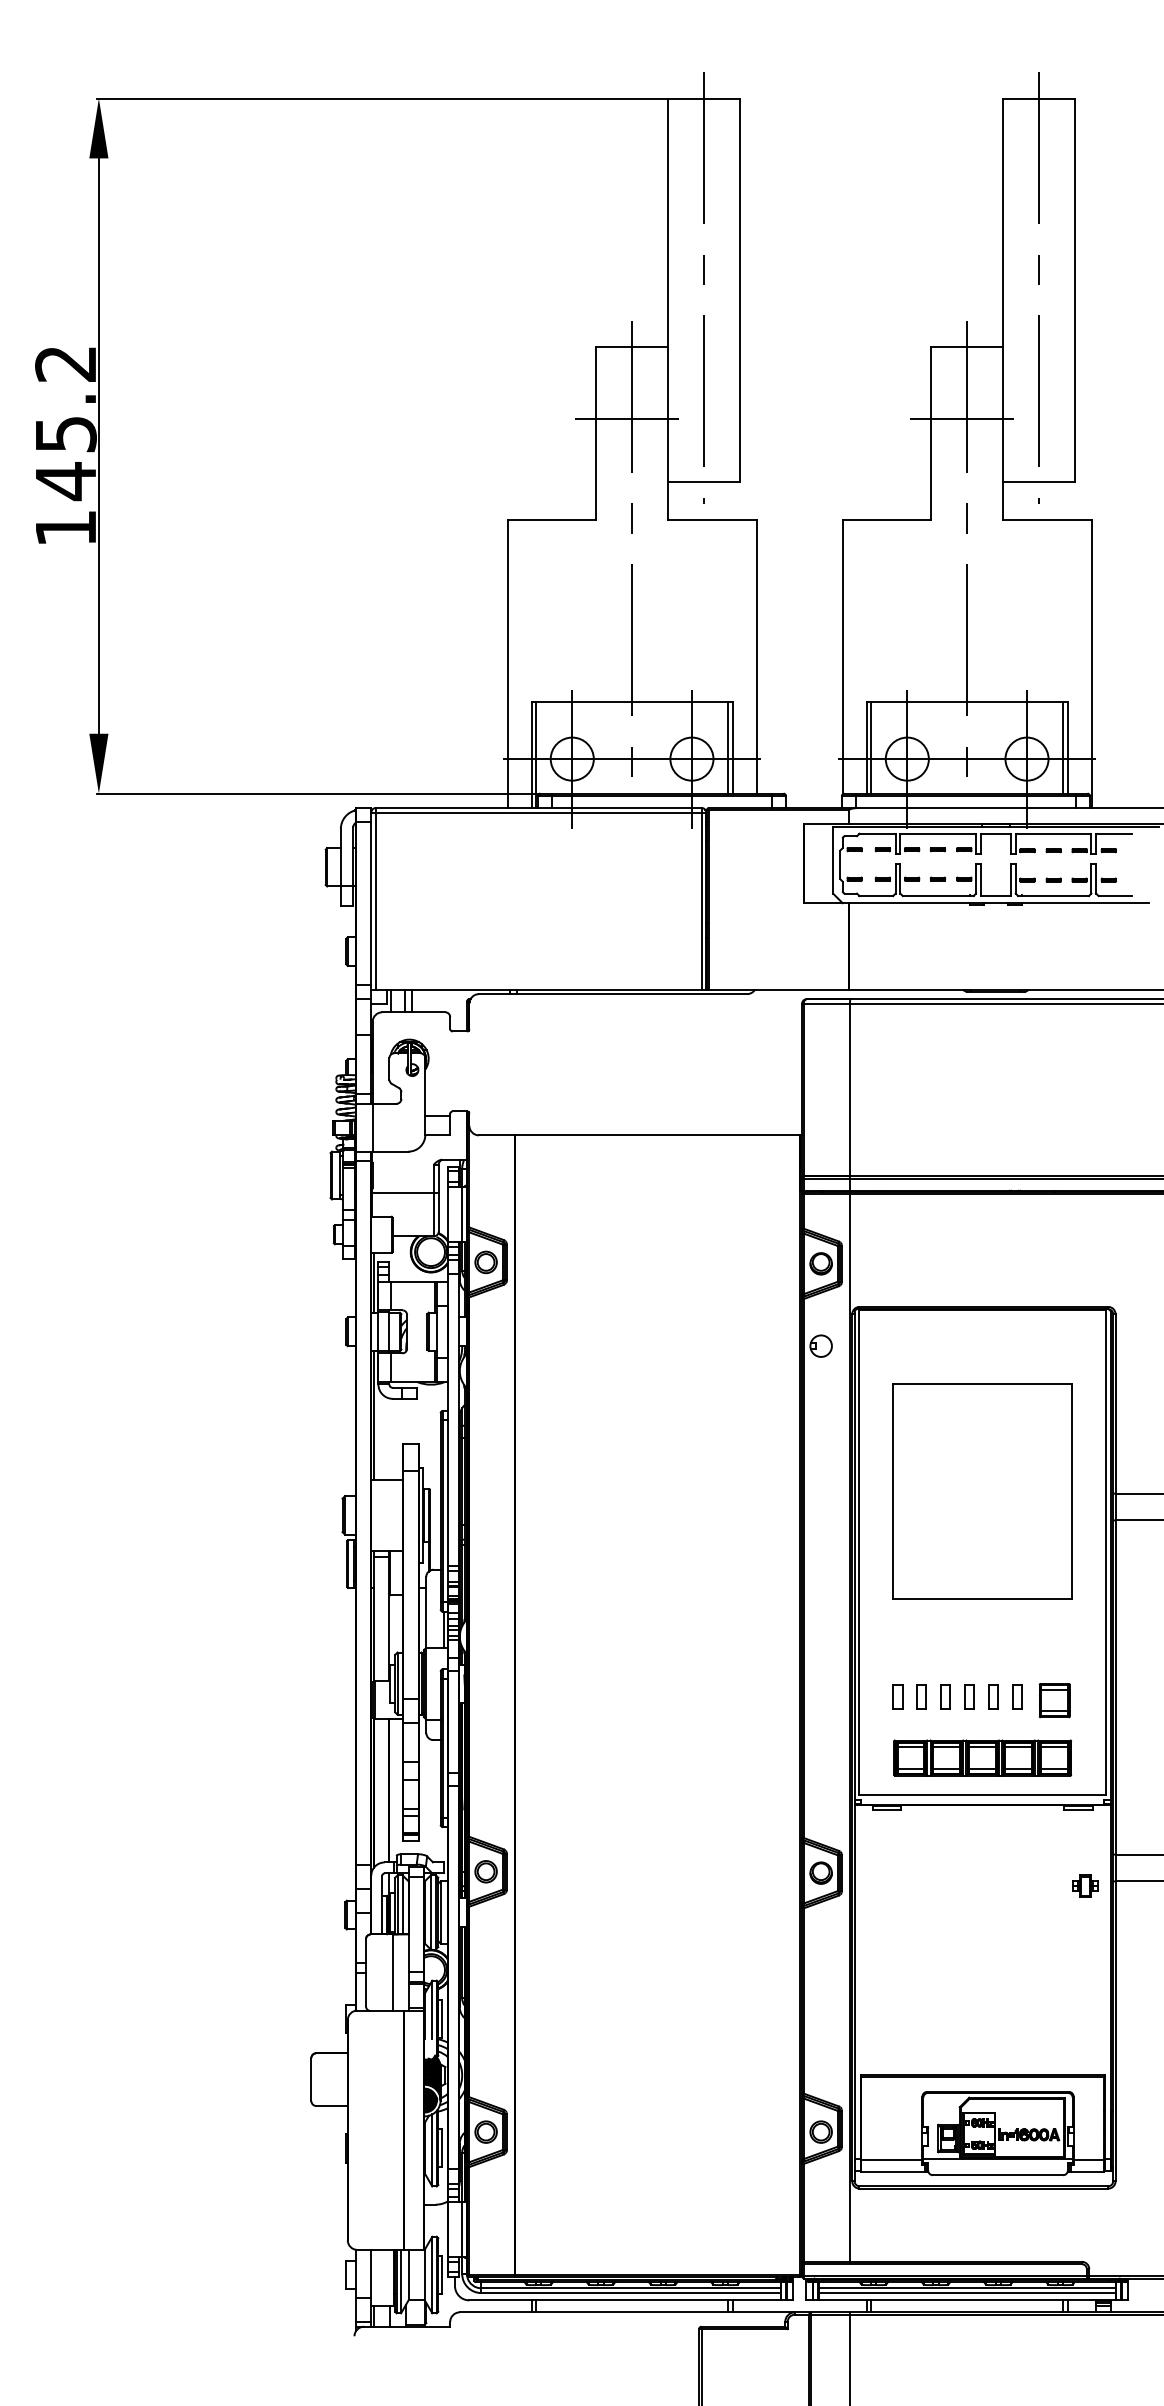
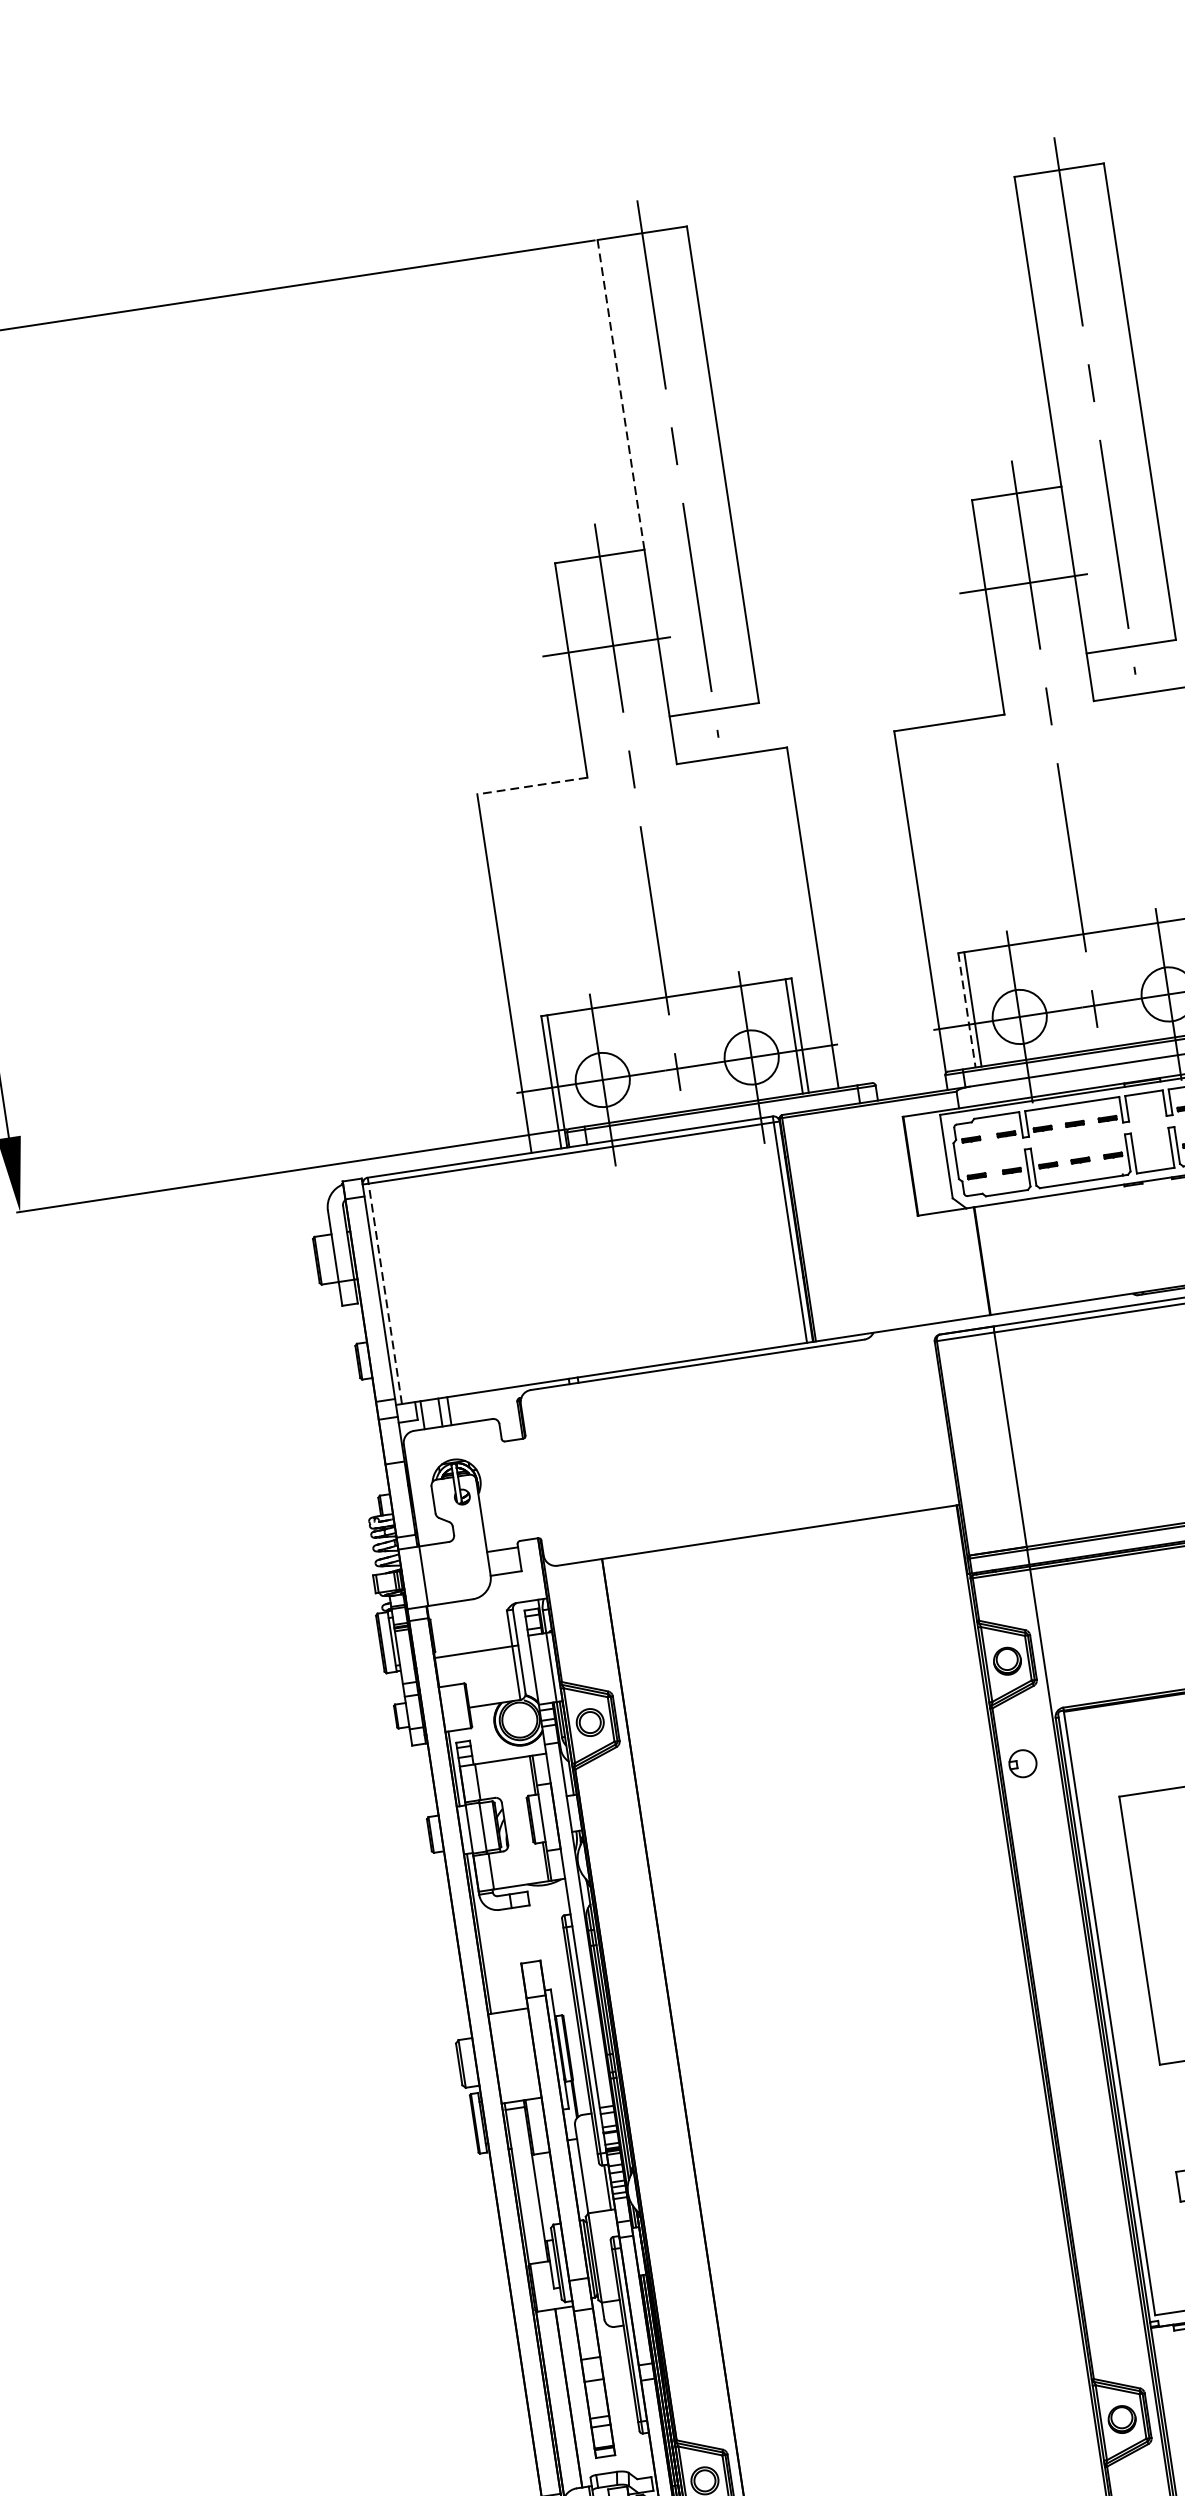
line: (668, 222) -> (621, 394), solid -> dashed
line: (551, 519) -> (531, 785), solid -> dashed
line: (866, 747) -> (966, 1010), solid -> dashed
line: (376, 898) -> (385, 1290), solid -> dashed

